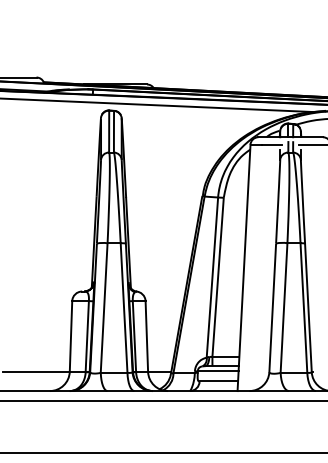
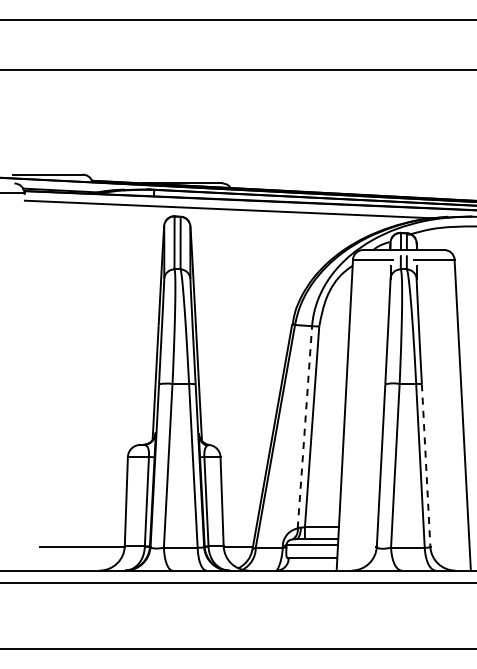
line: (212, 277) -> (304, 427), solid -> dashed
line: (308, 308) -> (426, 466), solid -> dashed

